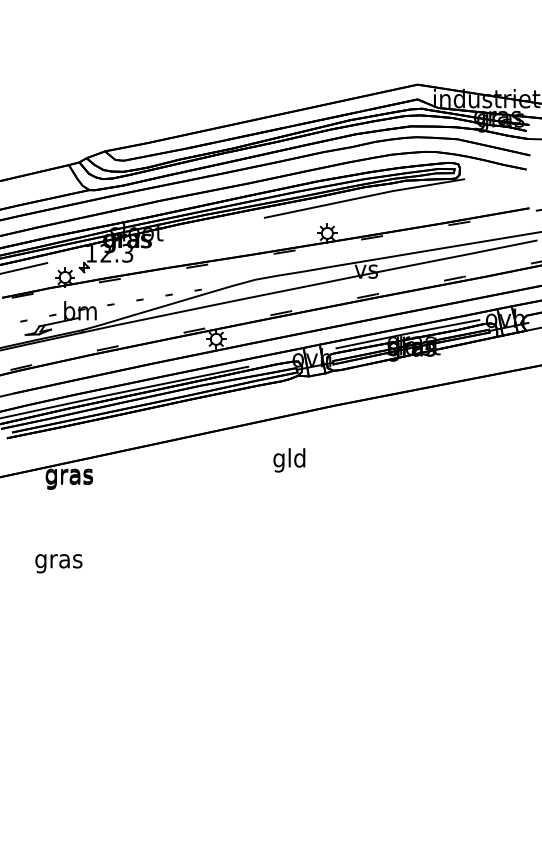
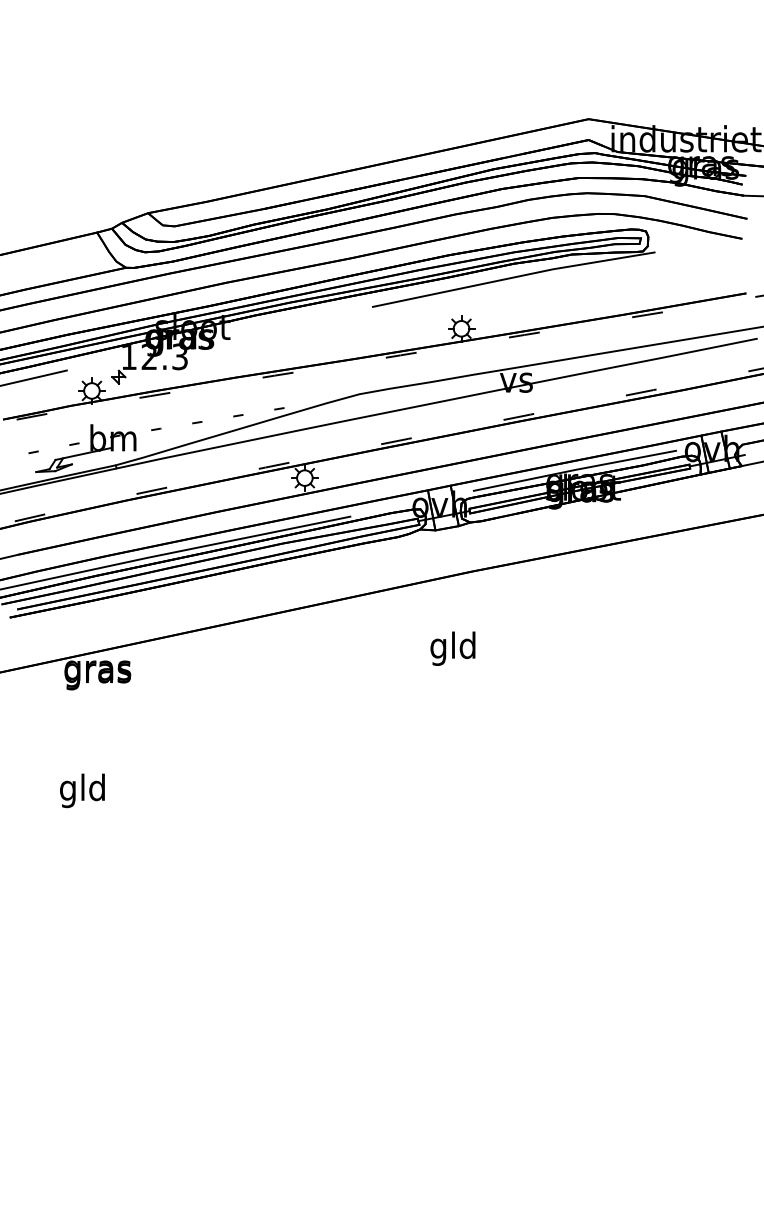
text: (289, 460) -> (453, 648), moved
text: (58, 561) -> (82, 791), gras -> gld

